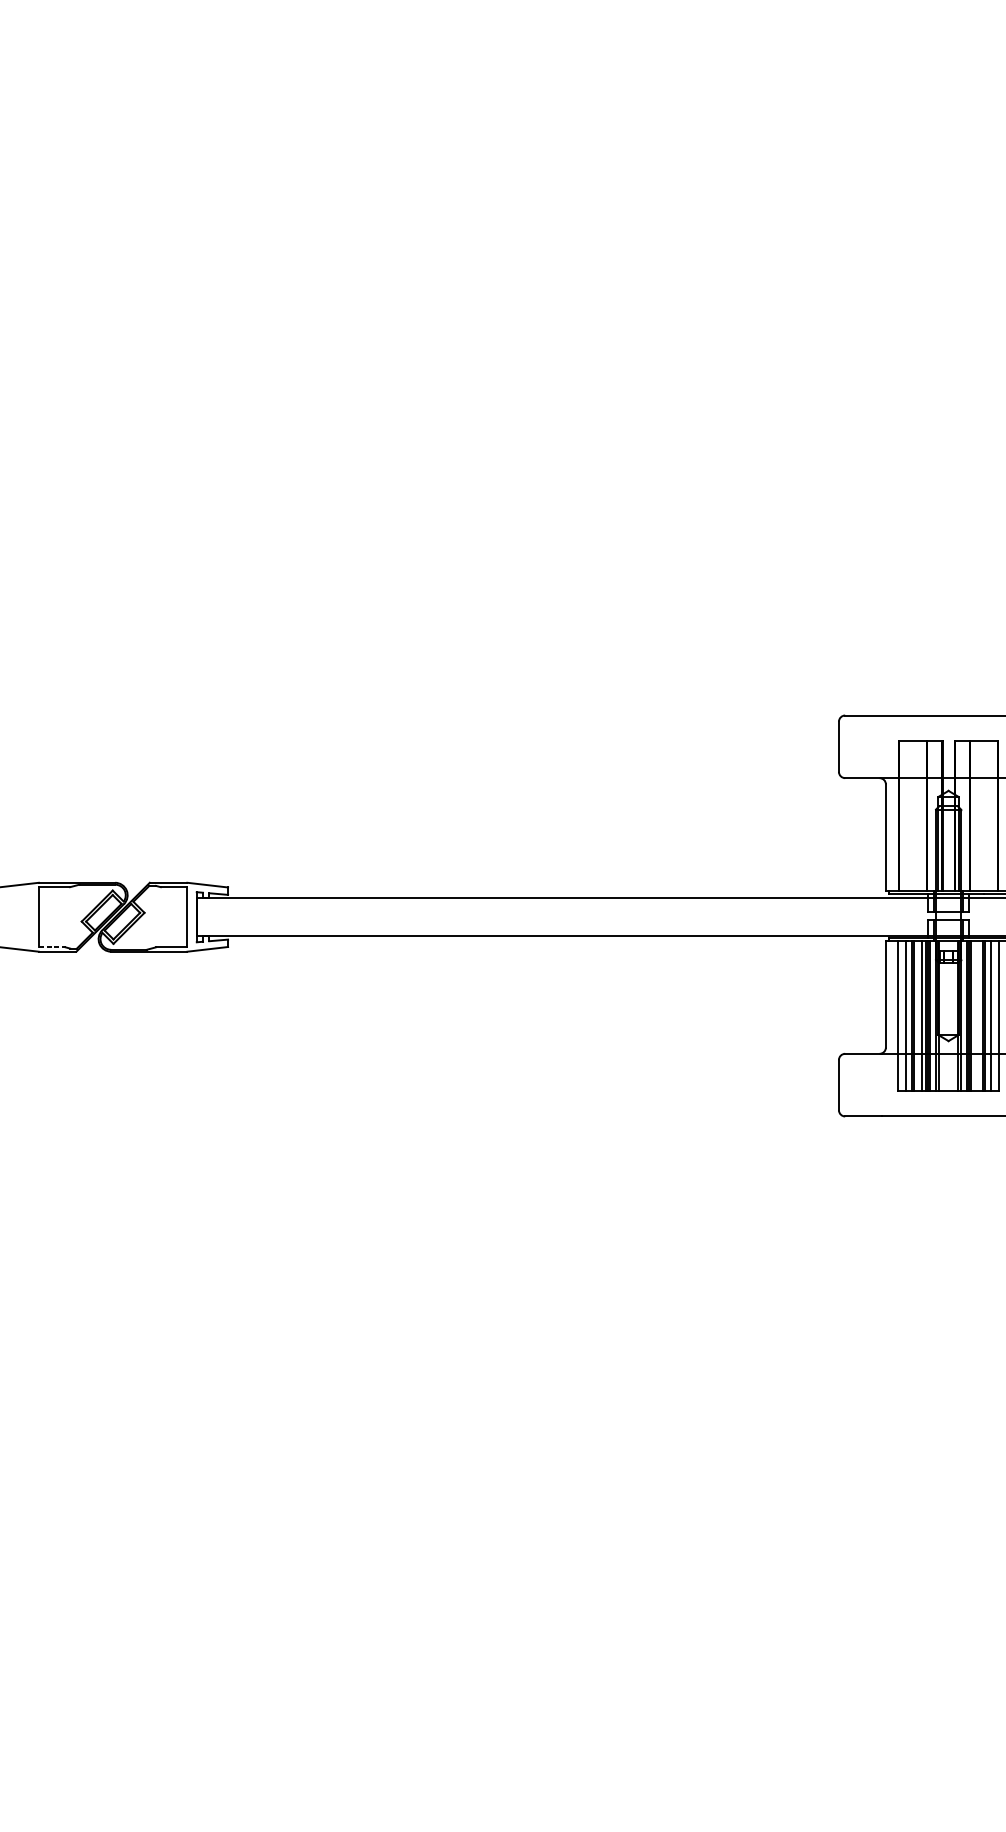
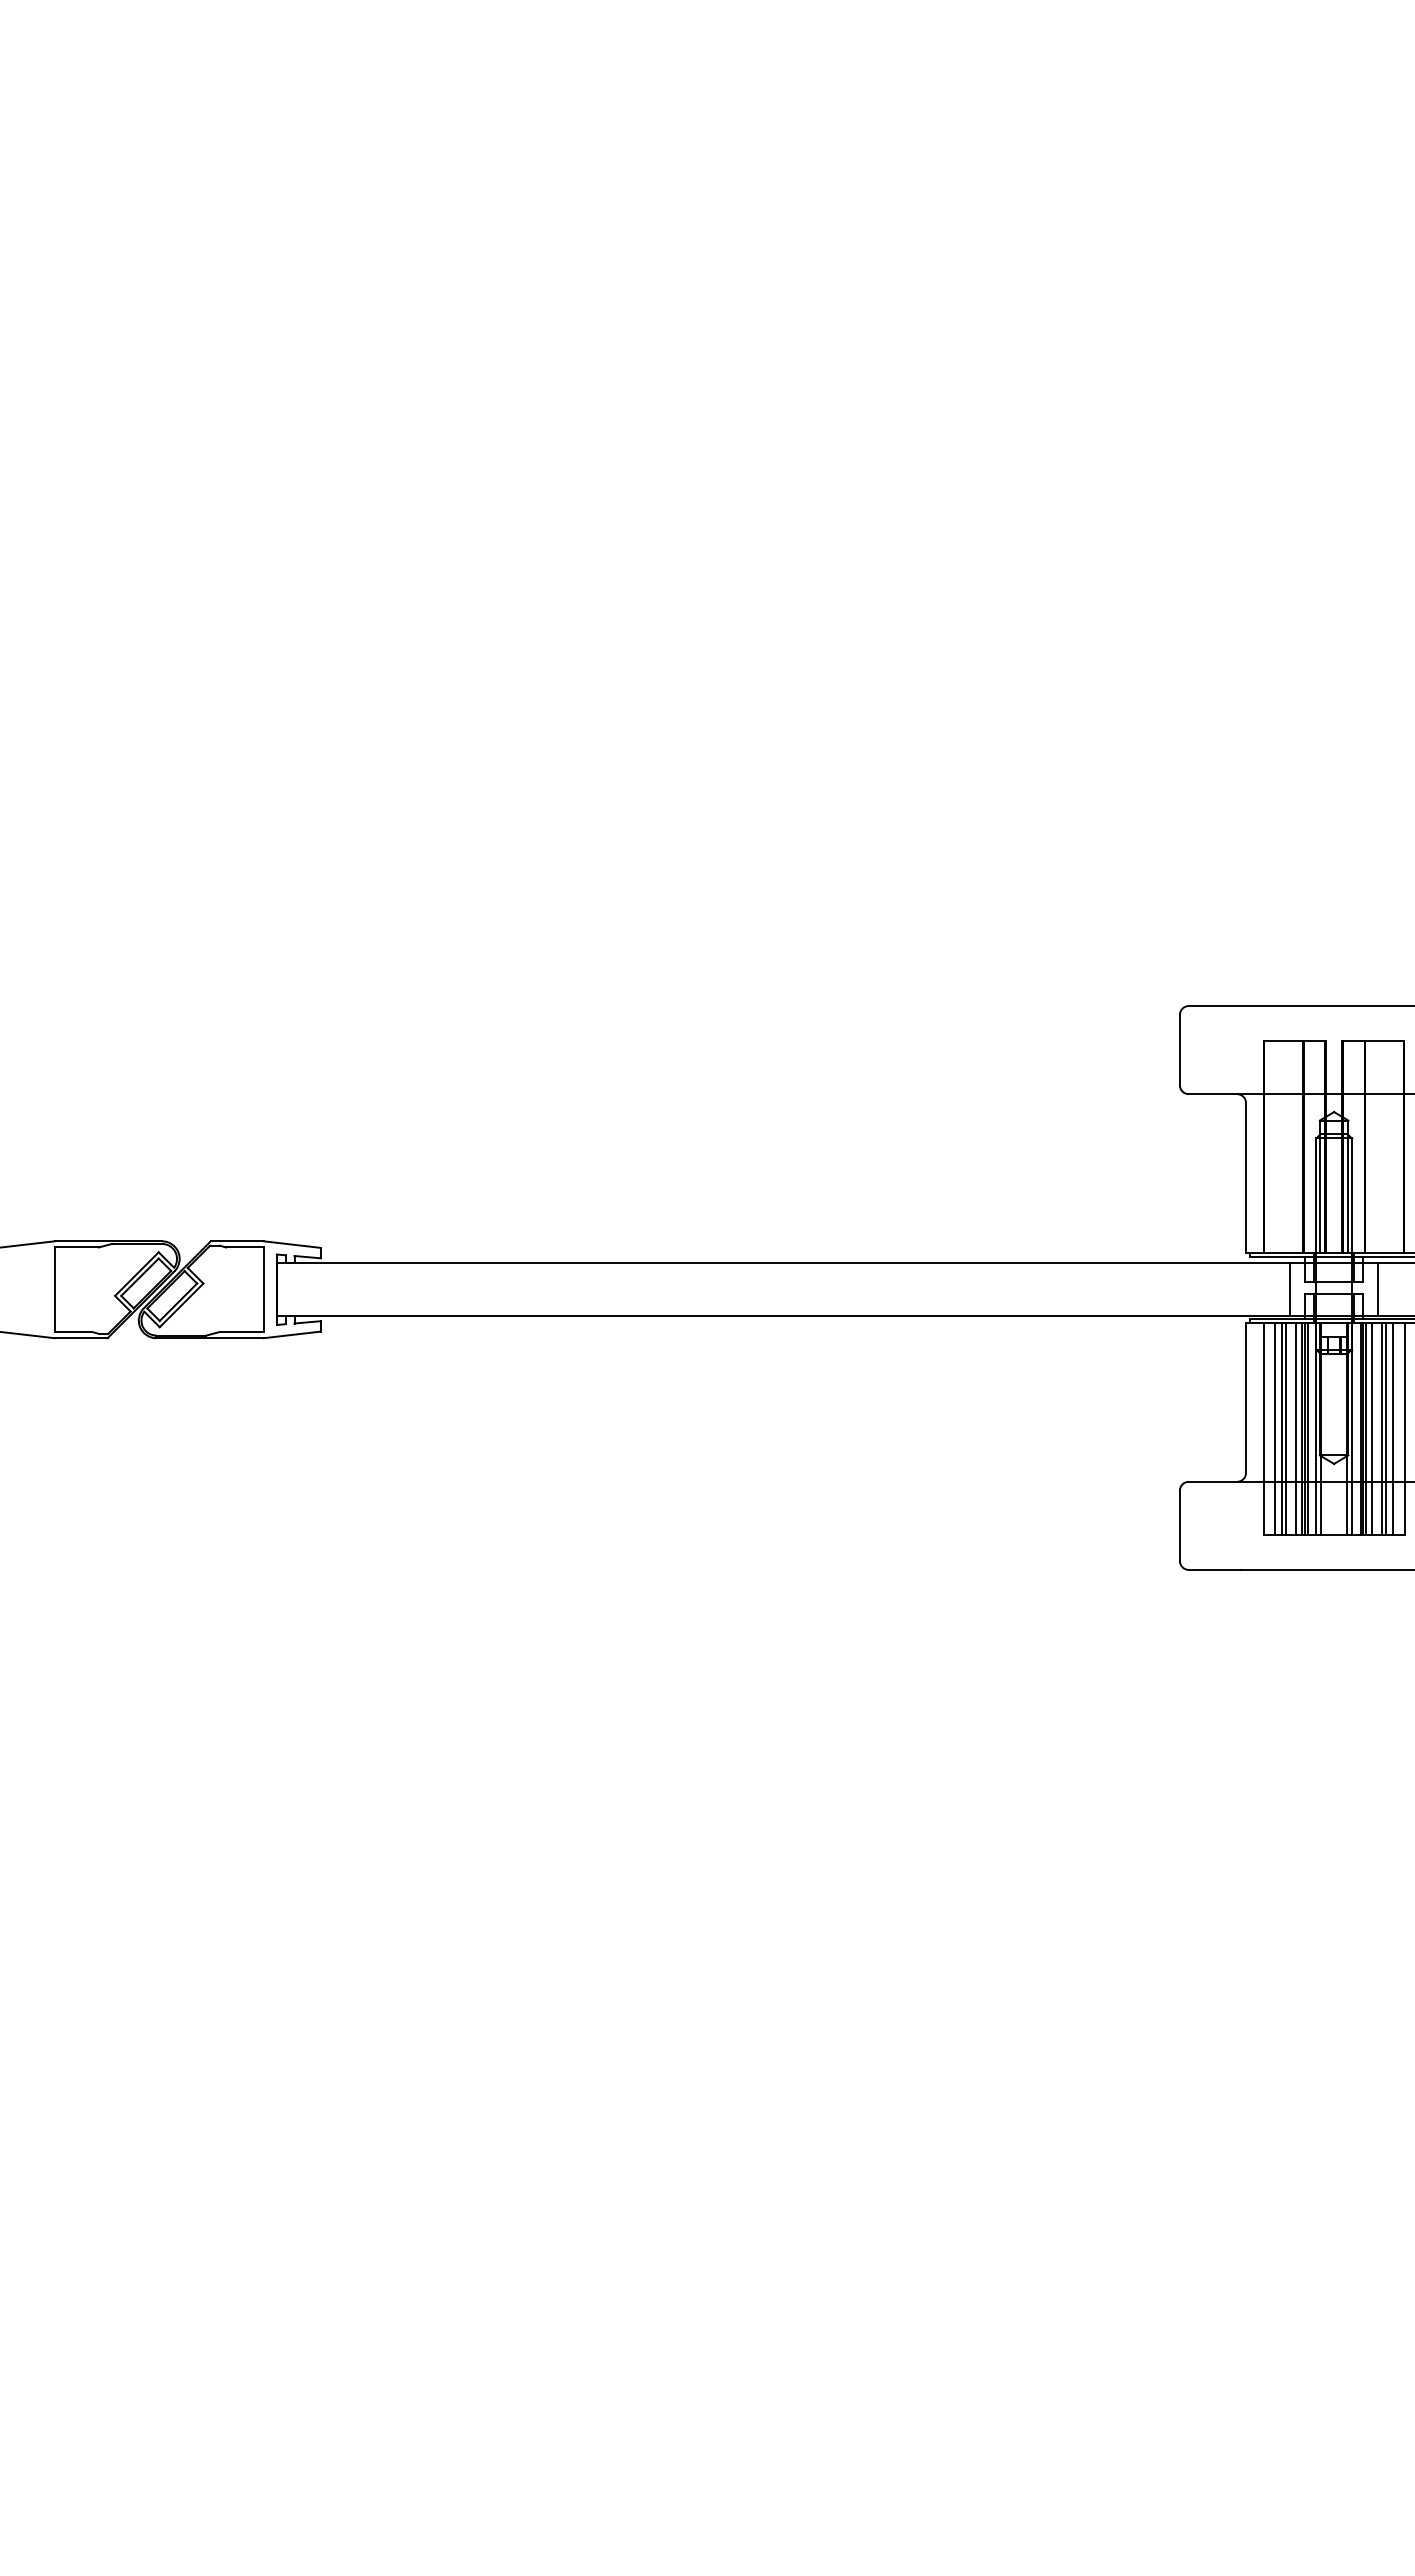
line: (917, 917) -> (1290, 1289), added
line: (980, 917) -> (1378, 1289), added
line: (52, 947) -> (73, 1332), dashed -> solid
line: (975, 1015) -> (1372, 1428), added

